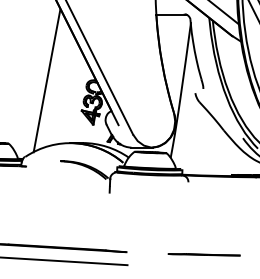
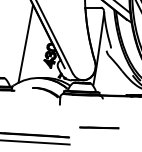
line: (204, 254) -> (99, 127), moved

